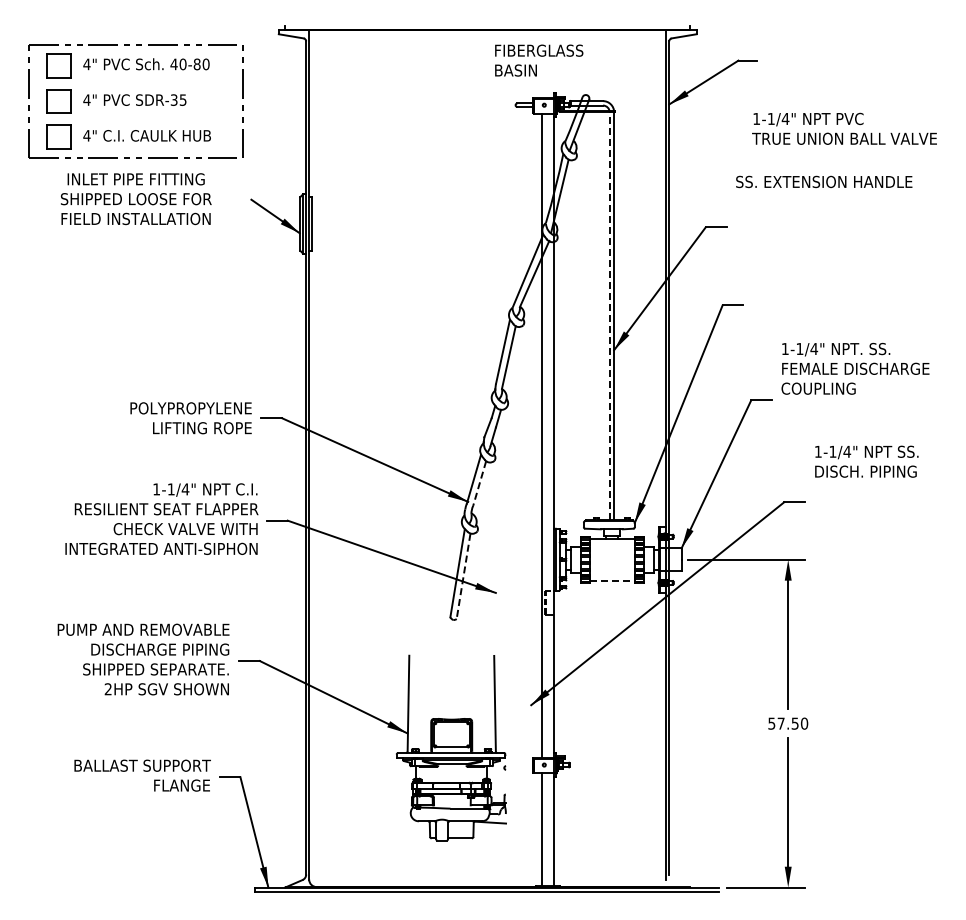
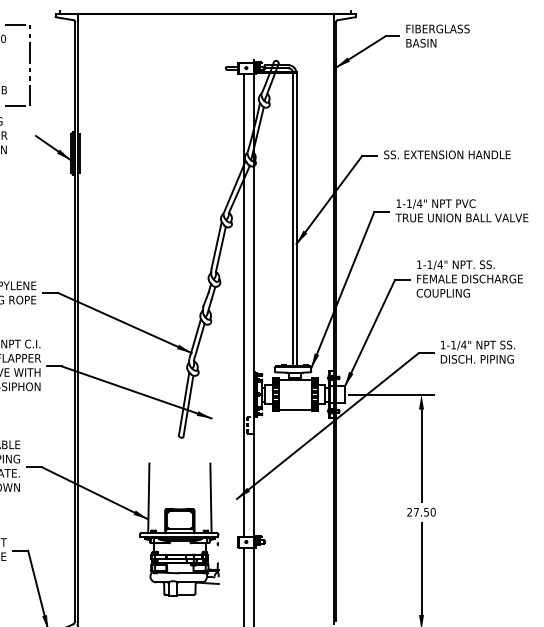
text: (539, 60) -> (438, 36), moved
text: (844, 128) -> (461, 210), moved
text: (824, 181) -> (447, 154), moved
line: (609, 316) -> (293, 219), dashed -> solid
text: (855, 368) -> (469, 278), moved
text: (866, 461) -> (477, 352), moved
line: (479, 484) -> (199, 340), dashed -> solid
line: (463, 576) -> (188, 406), dashed -> solid
line: (613, 580) -> (296, 409), dashed -> solid
text: (771, 723) -> (409, 512), 57.50 -> 27.50

